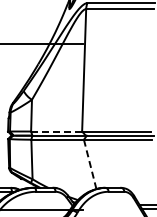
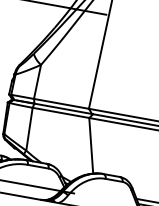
line: (56, 131) -> (61, 103), dashed -> solid
line: (90, 164) -> (91, 145), dashed -> solid

